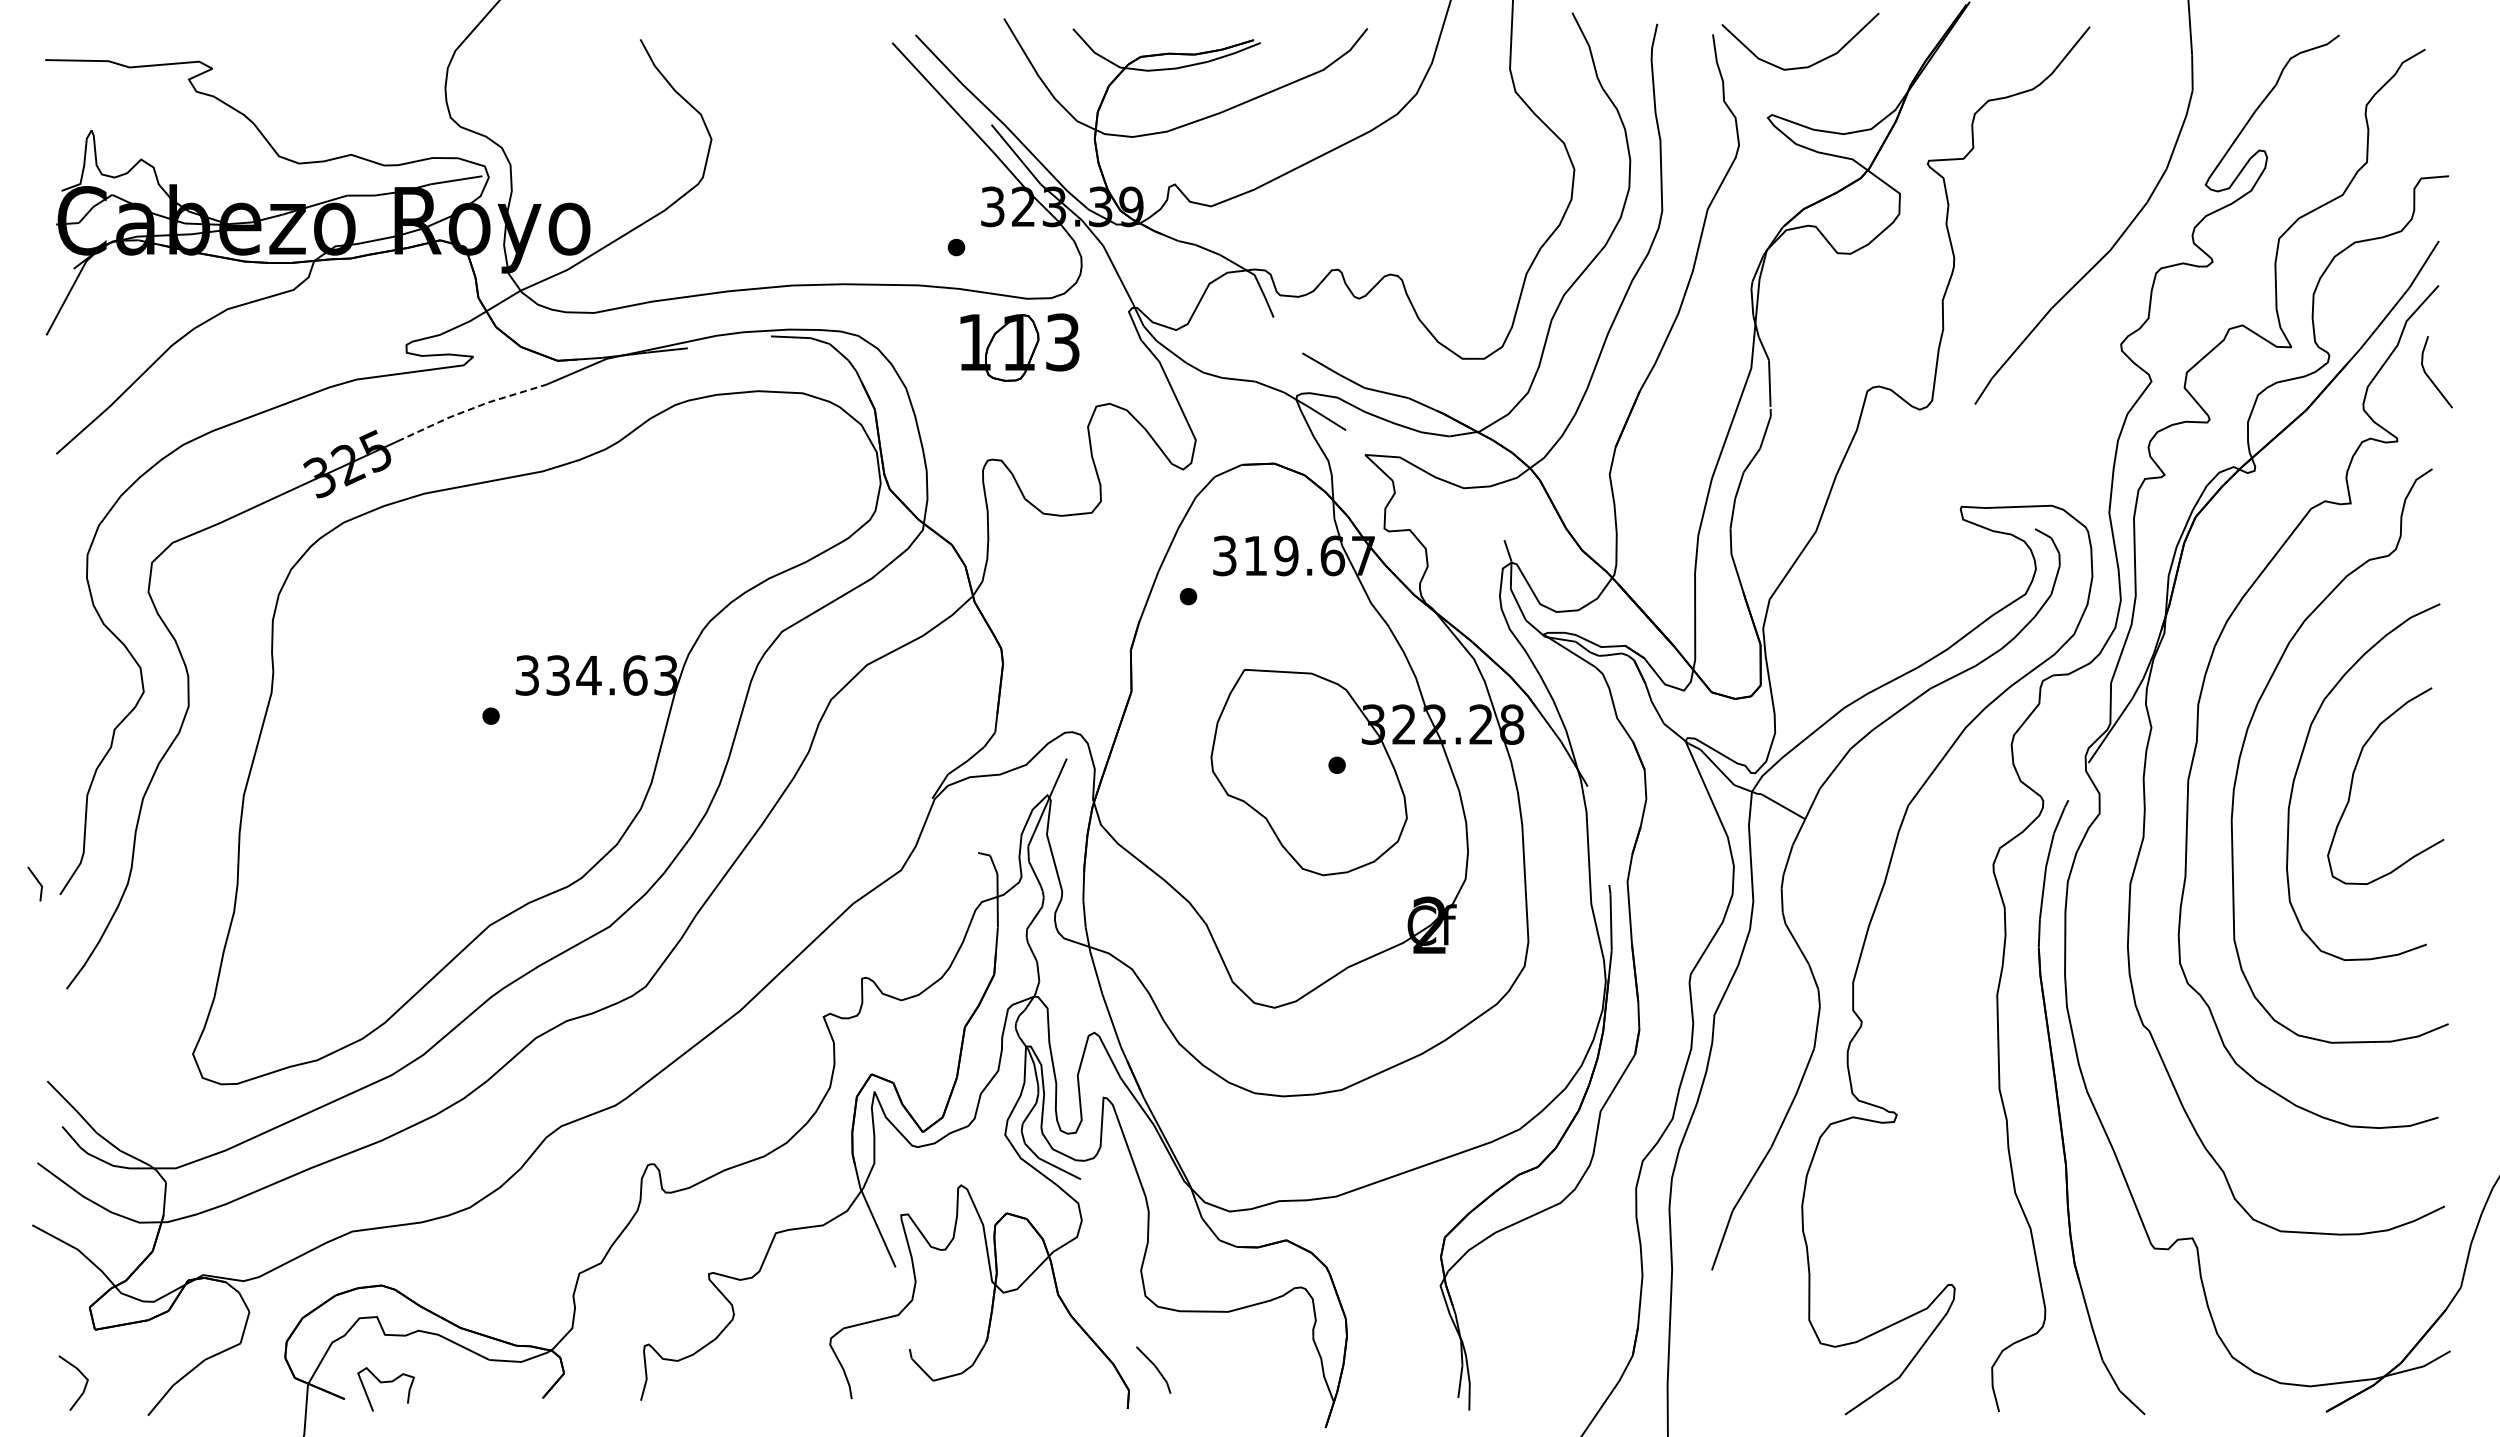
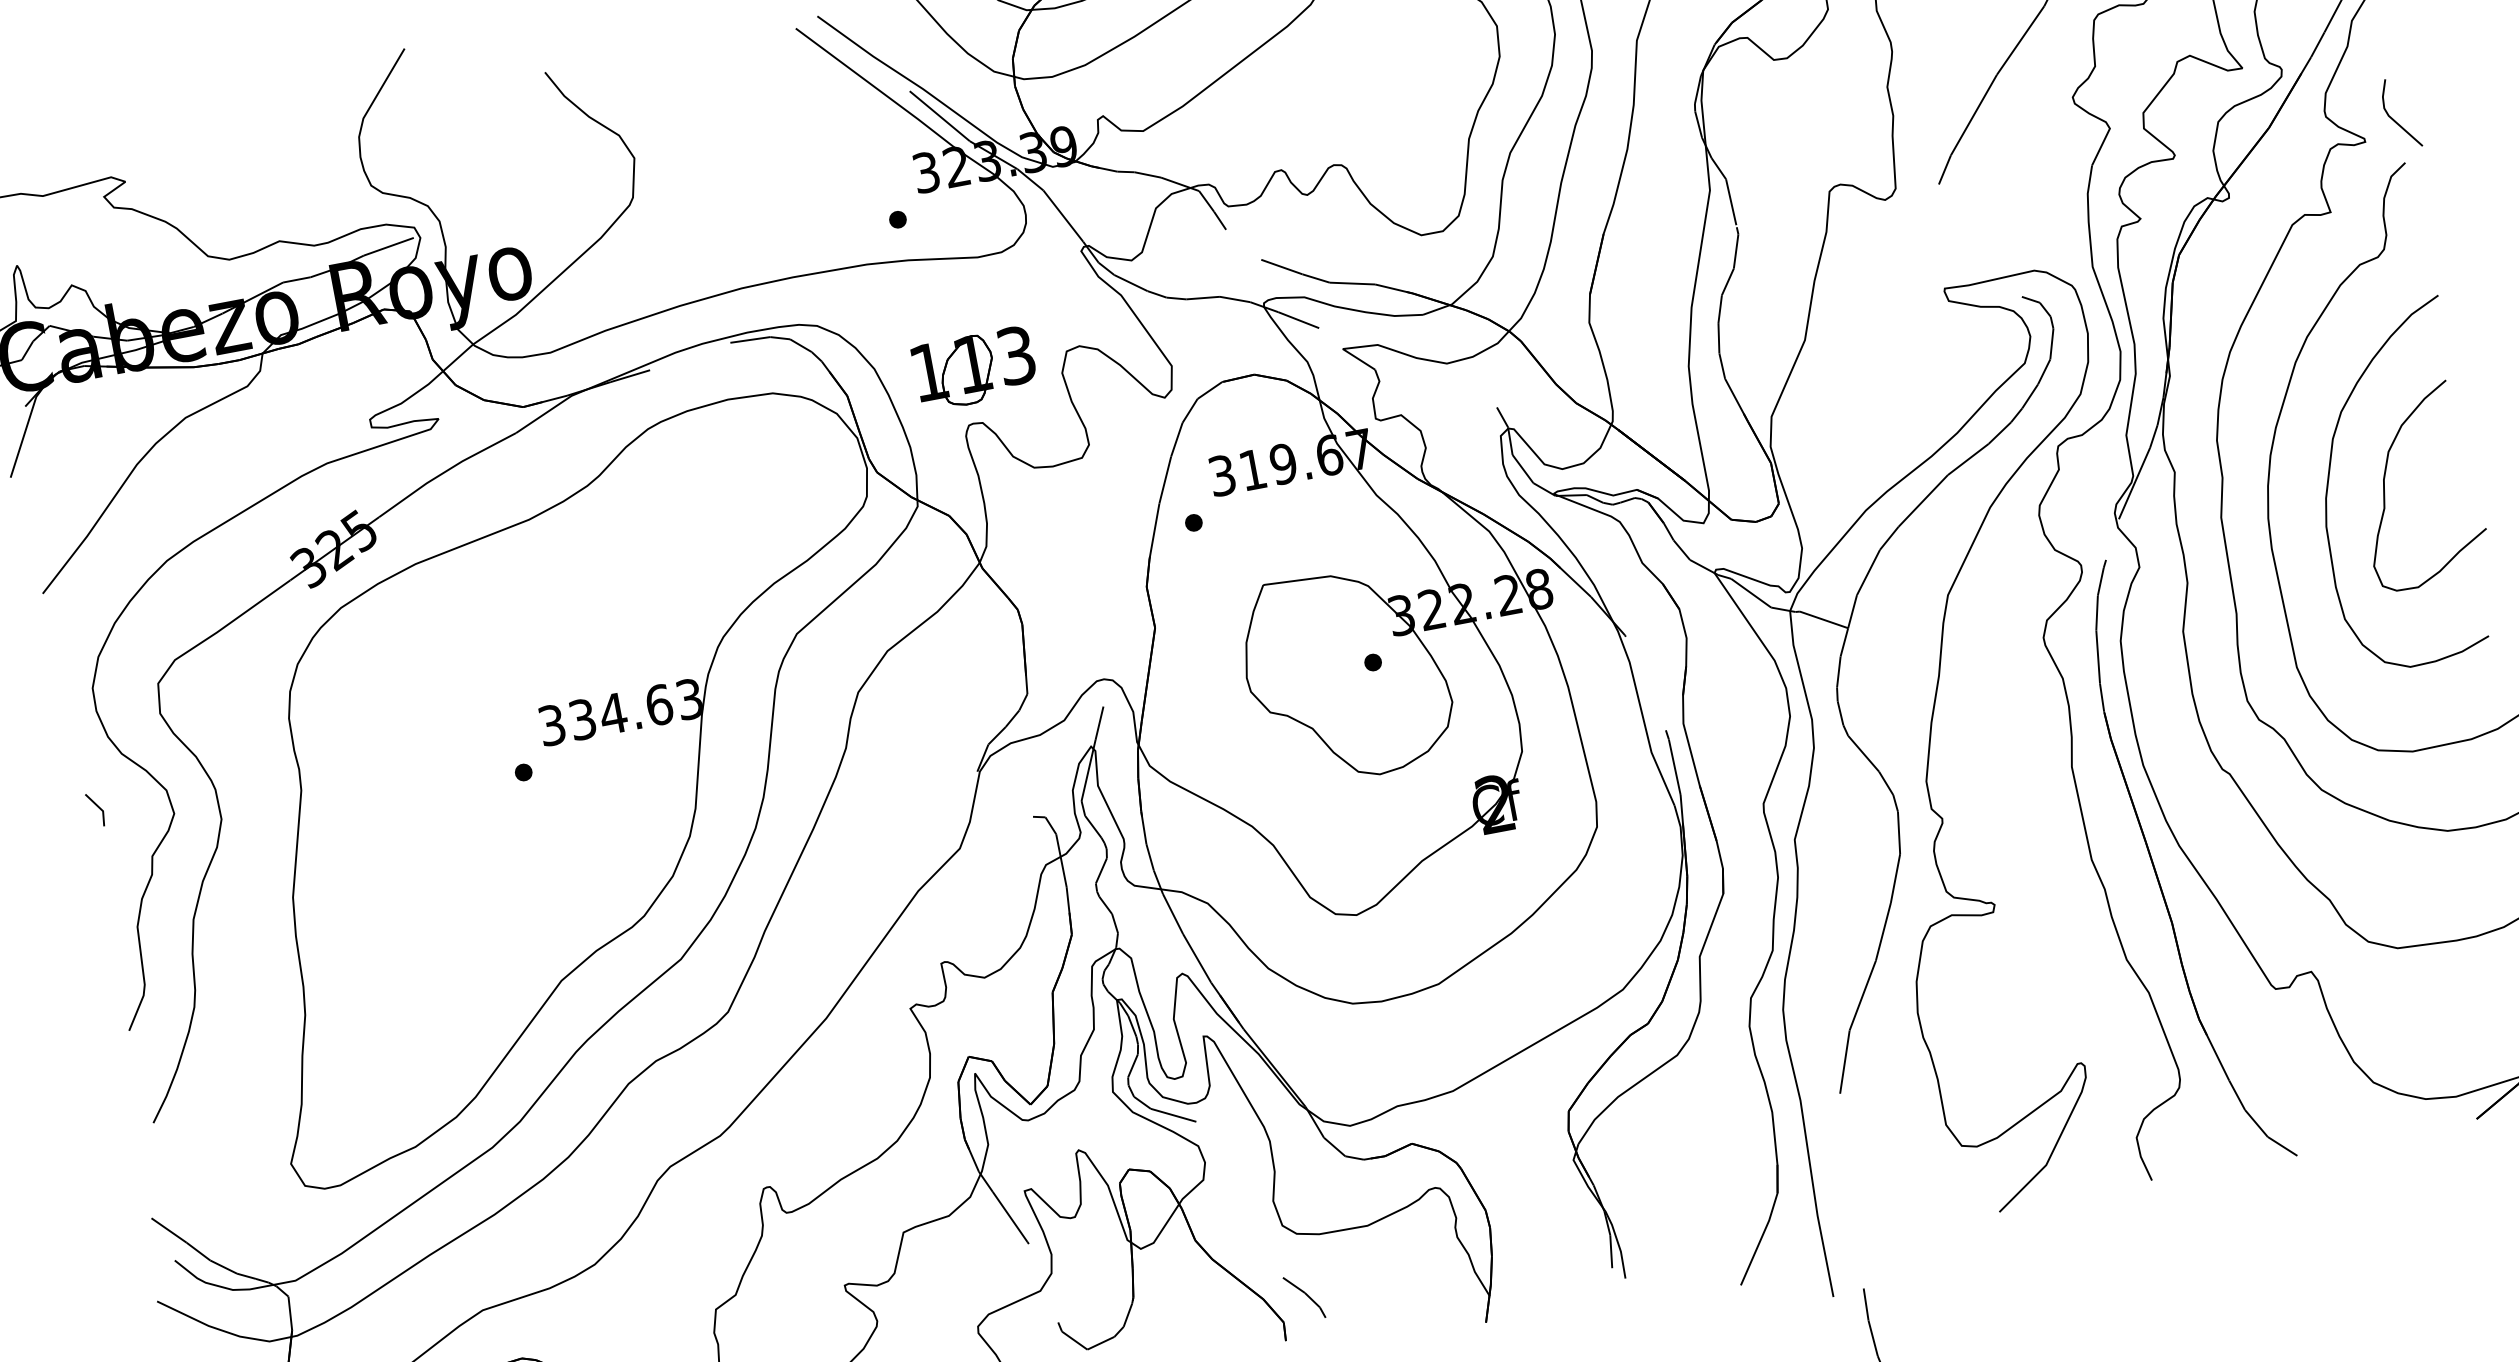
part: (1019, 347) -> (974, 368), moved
line: (2430, 377) -> (2395, 119), moved
line: (470, 409) -> (445, 471), dashed -> solid
line: (36, 880) -> (96, 806), moved

